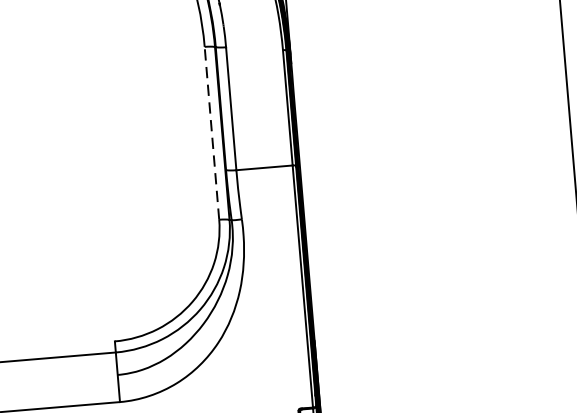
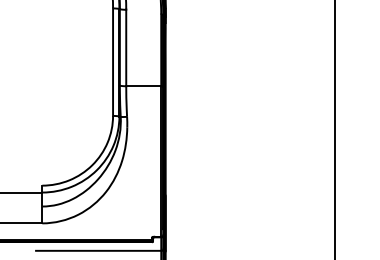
line: (212, 133) -> (113, 62), dashed -> solid

